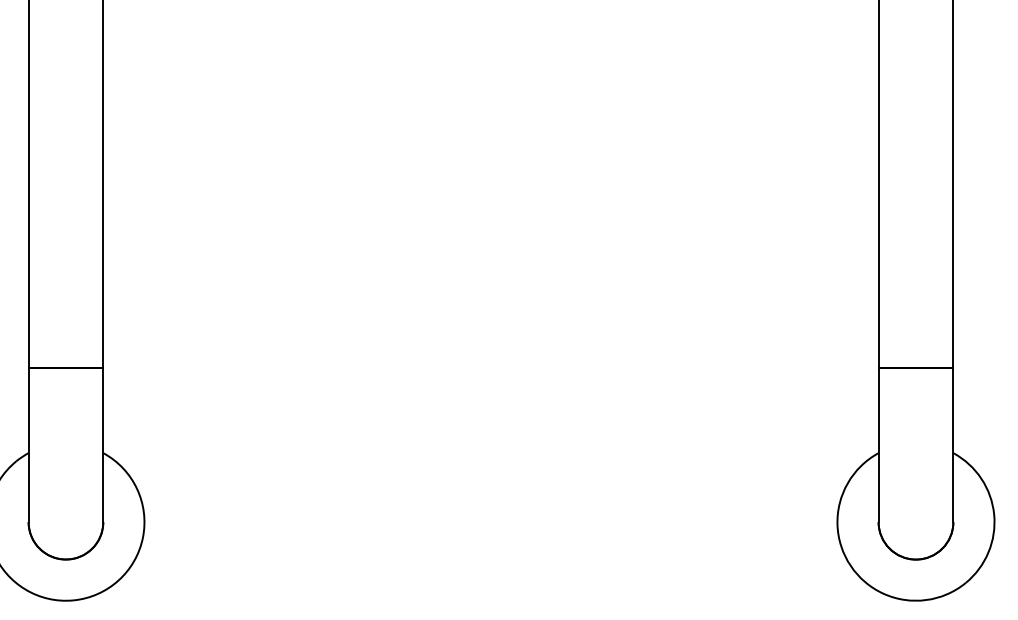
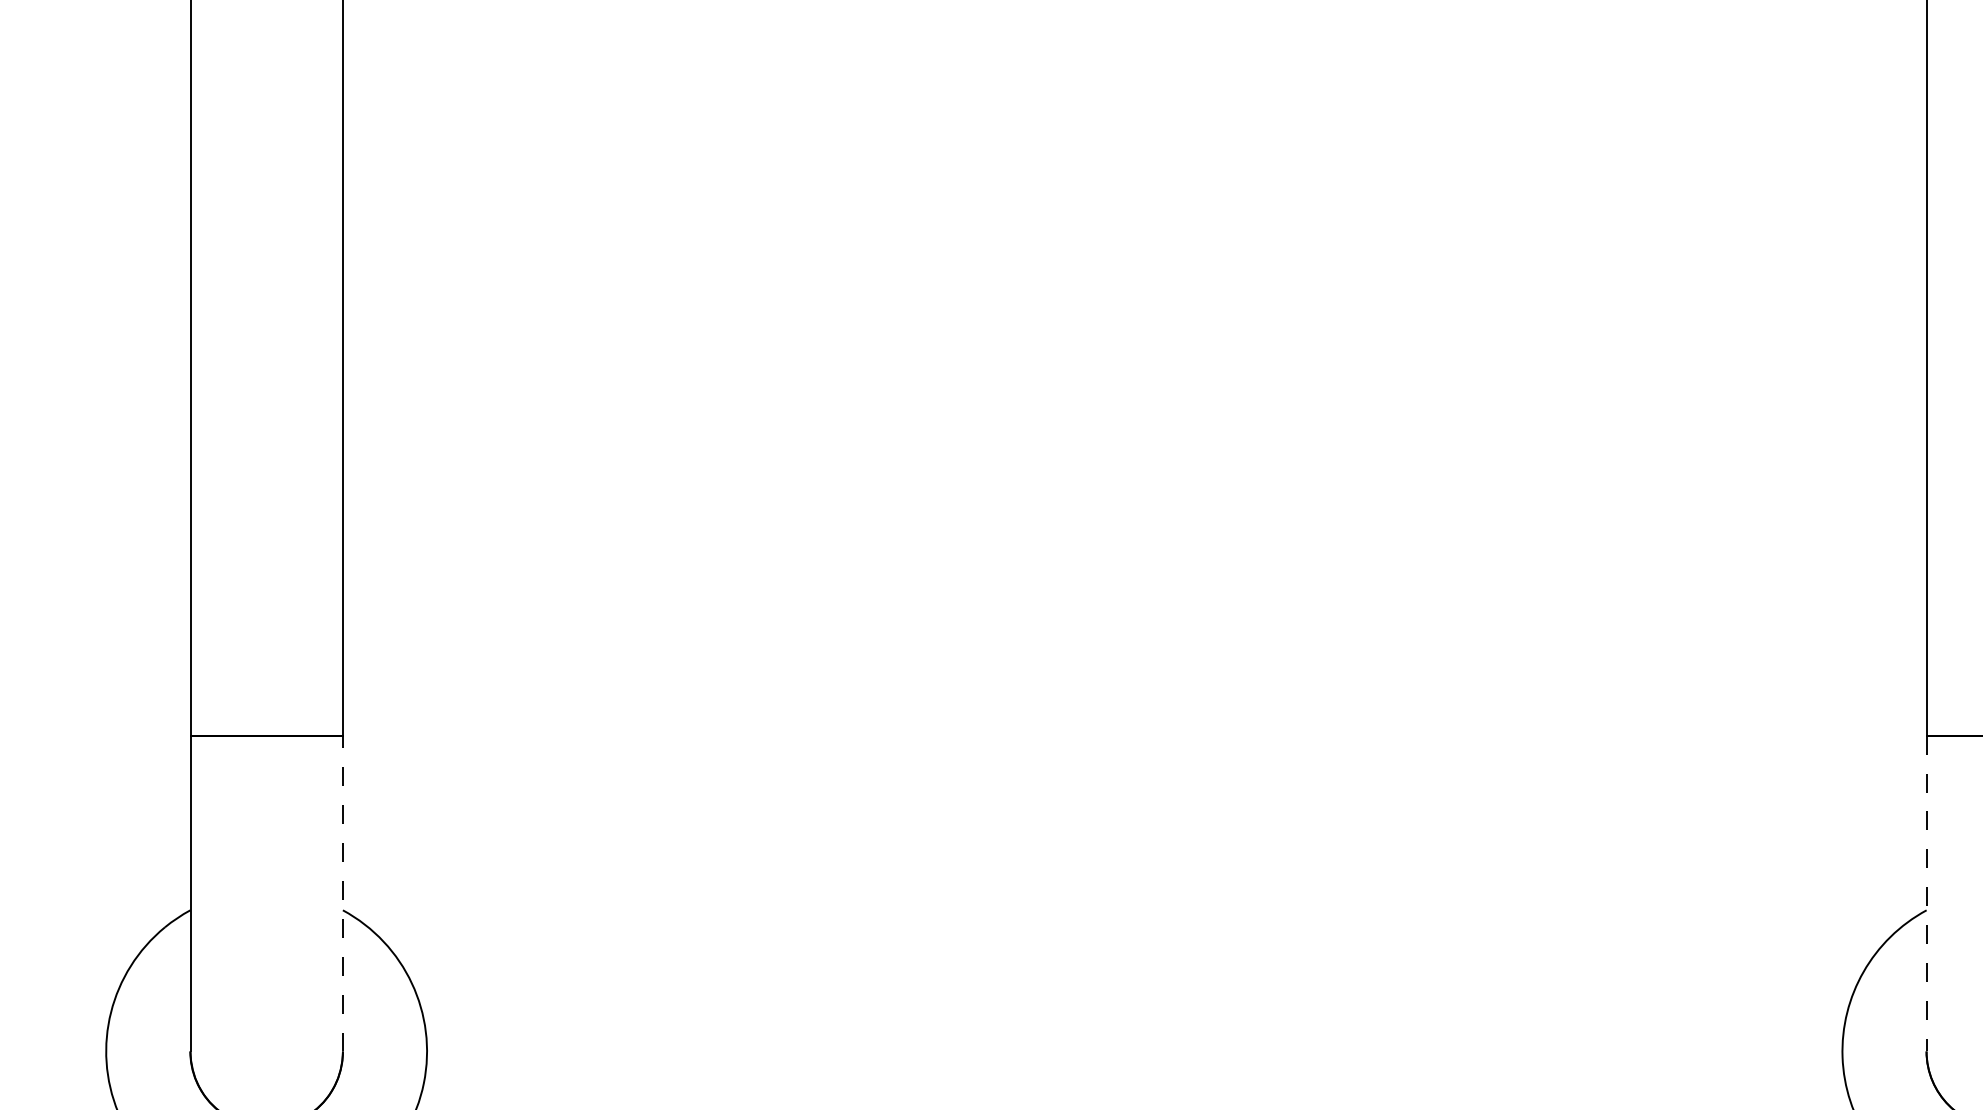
line: (103, 444) -> (343, 892), solid -> dashed
line: (878, 445) -> (1926, 894), solid -> dashed

